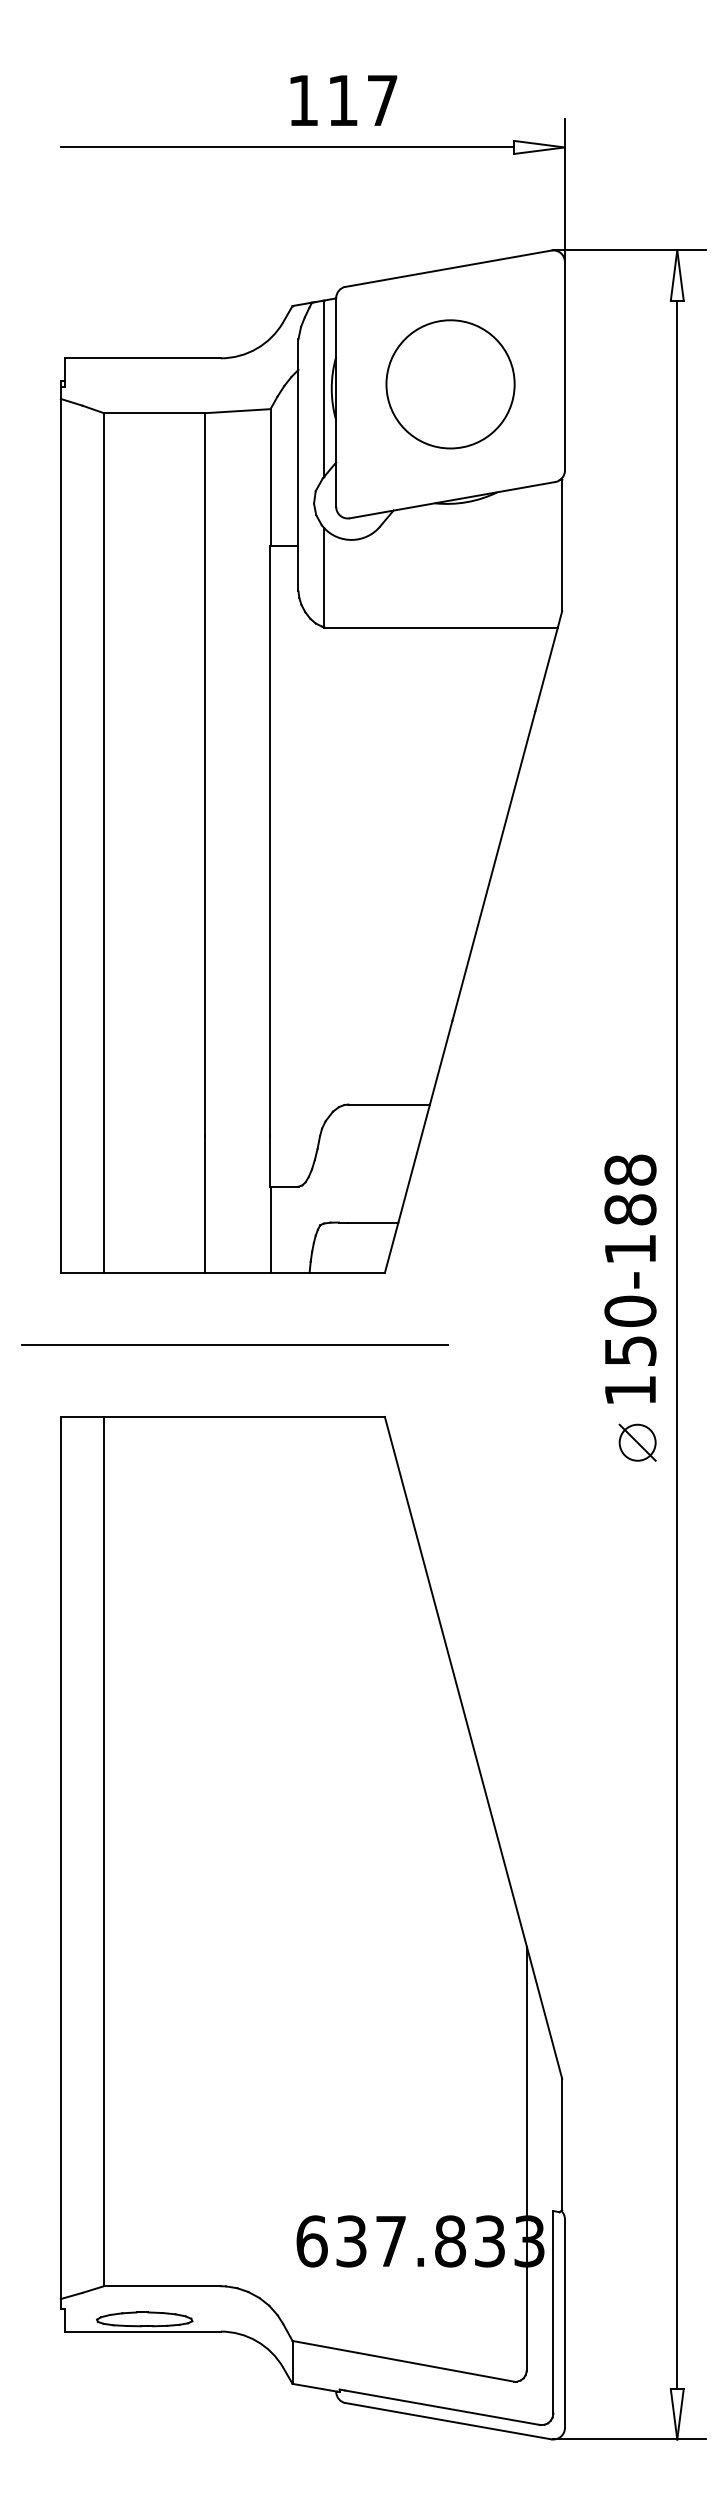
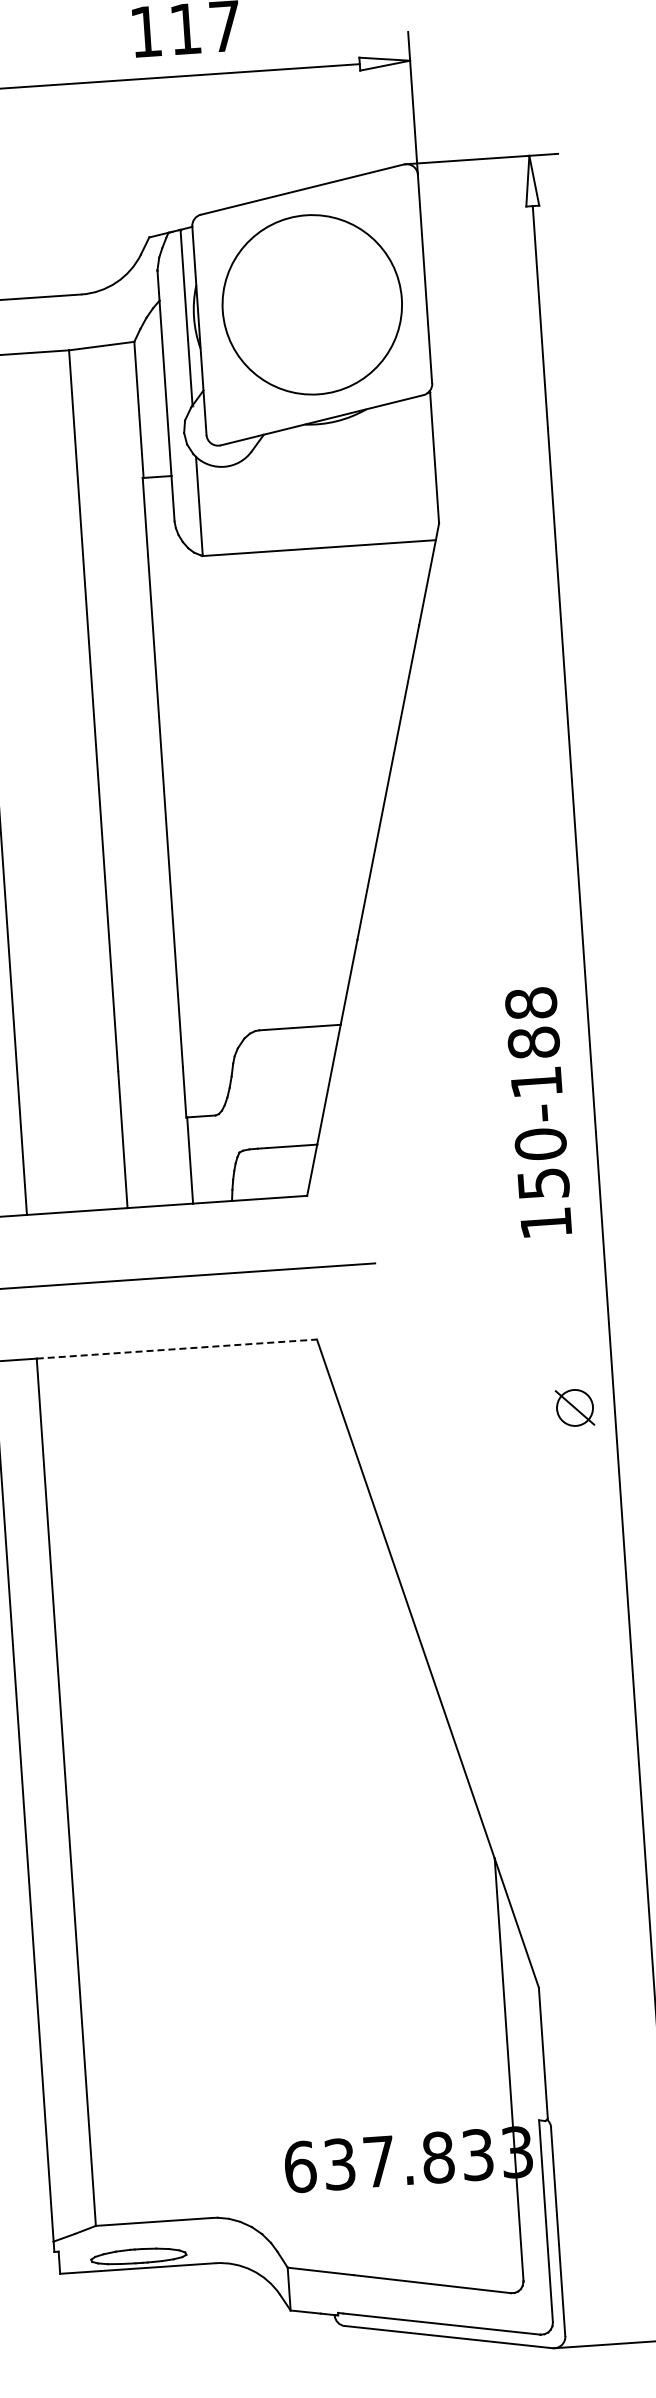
circle: (450, 384) -> (312, 305), size x1.4
text: (630, 1278) -> (538, 1111), moved
line: (244, 1416) -> (176, 1348), solid -> dashed
part: (637, 1442) -> (574, 1407), moved

